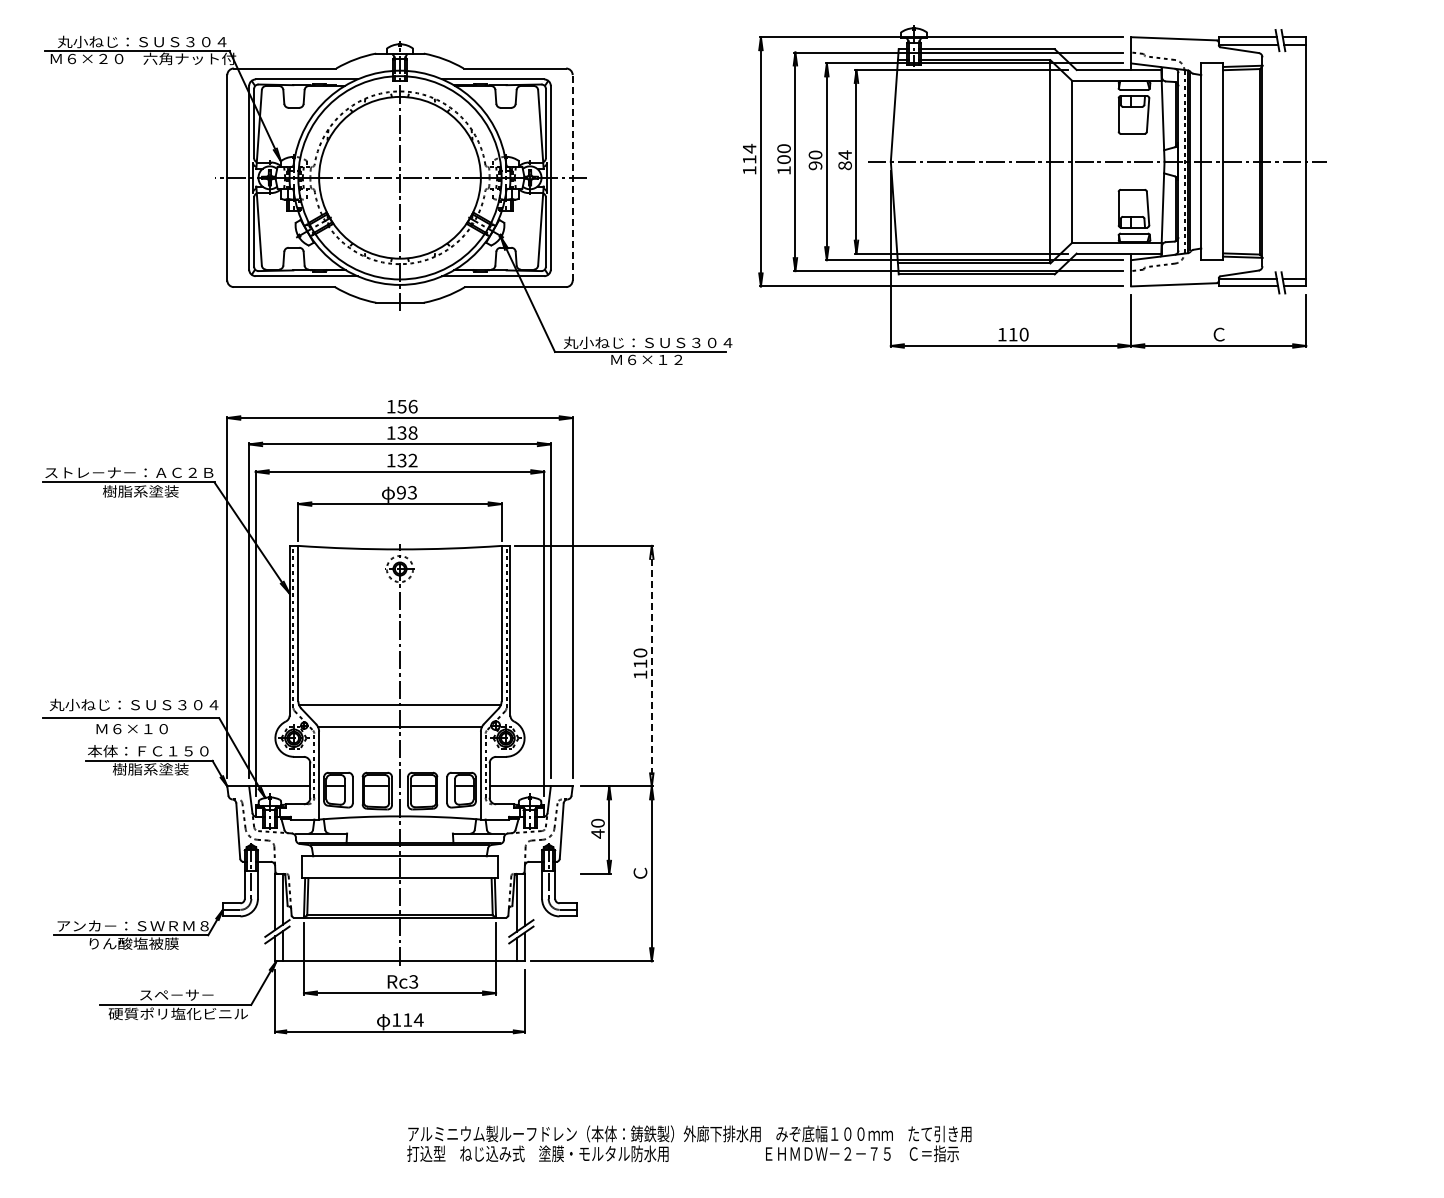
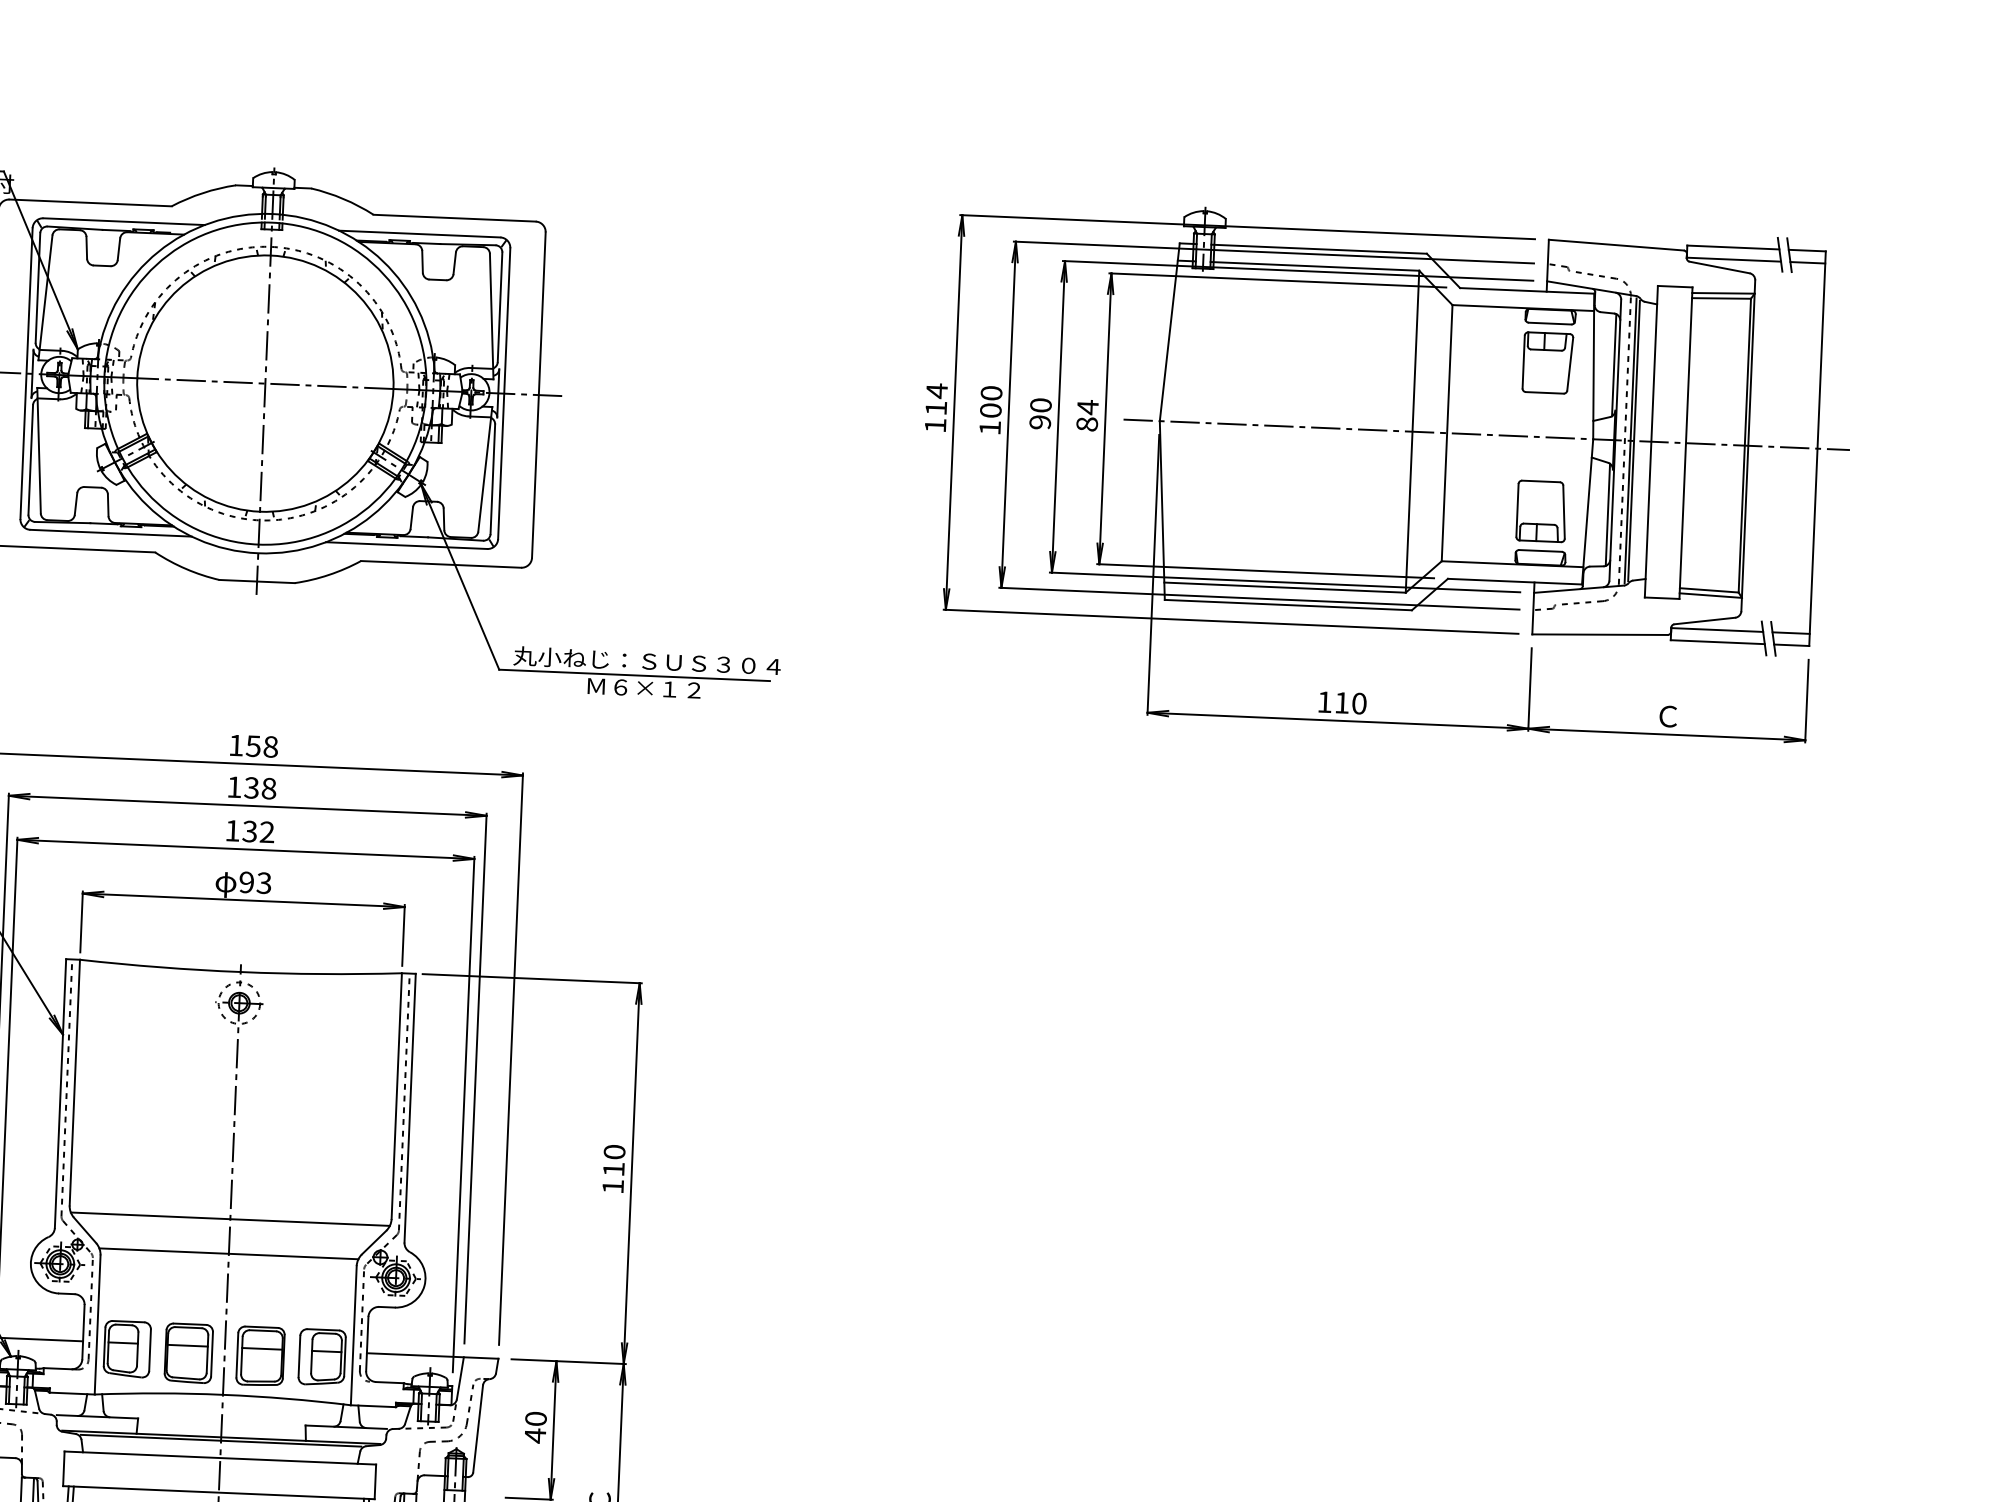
line: (572, 177) -> (538, 394), dashed -> solid
part: (1034, 186) -> (1385, 469), moved
text: (412, 406) -> (269, 746), 156 -> 158
line: (651, 665) -> (631, 1172), dashed -> solid

